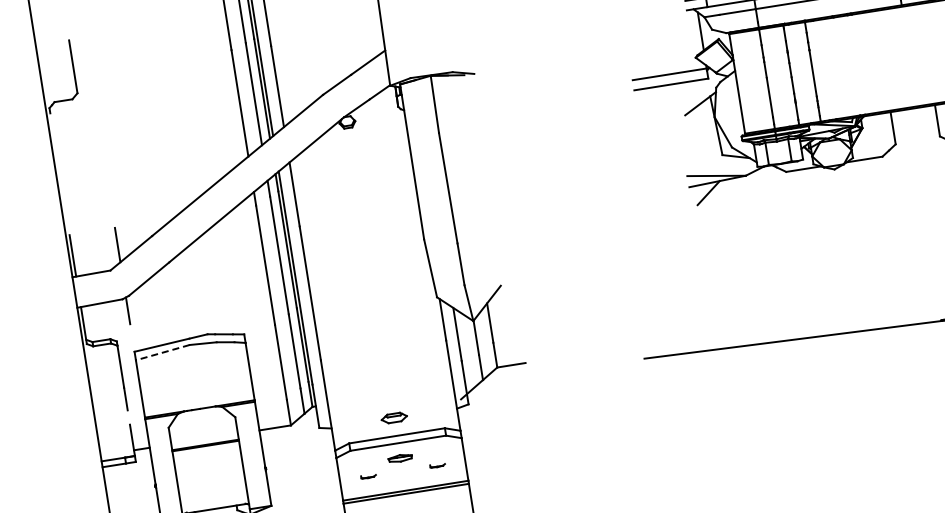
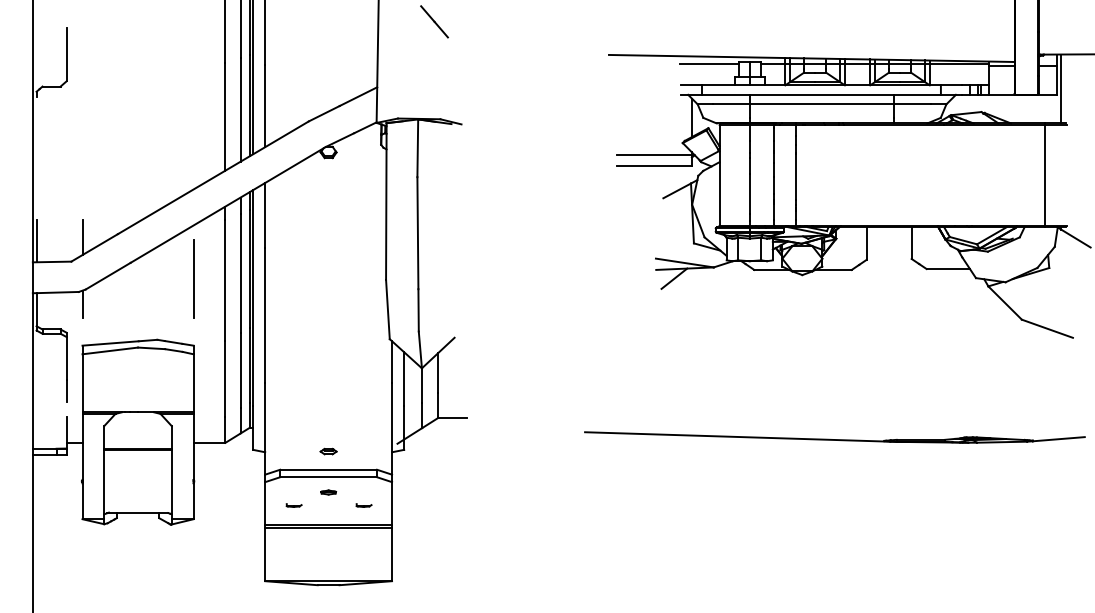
line: (233, 268) -> (193, 278), added
line: (162, 352) -> (110, 350), dashed -> solid
part: (394, 417) -> (328, 451), size x0.62
part: (400, 458) -> (328, 492), size x0.62

